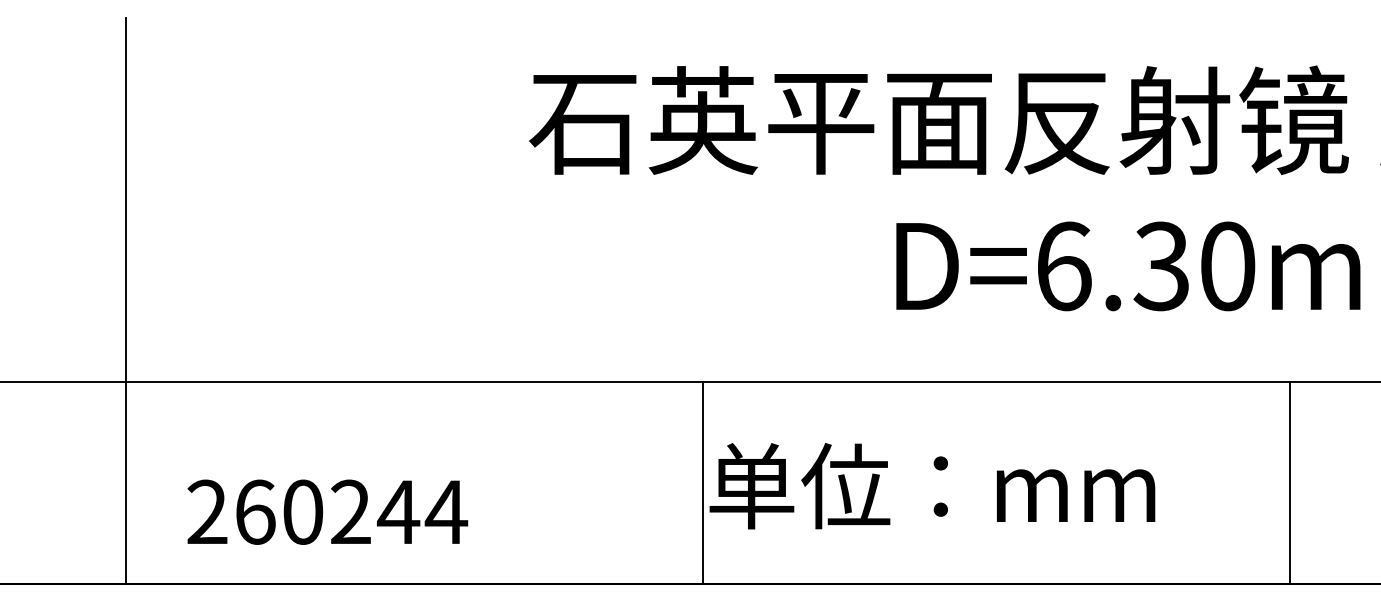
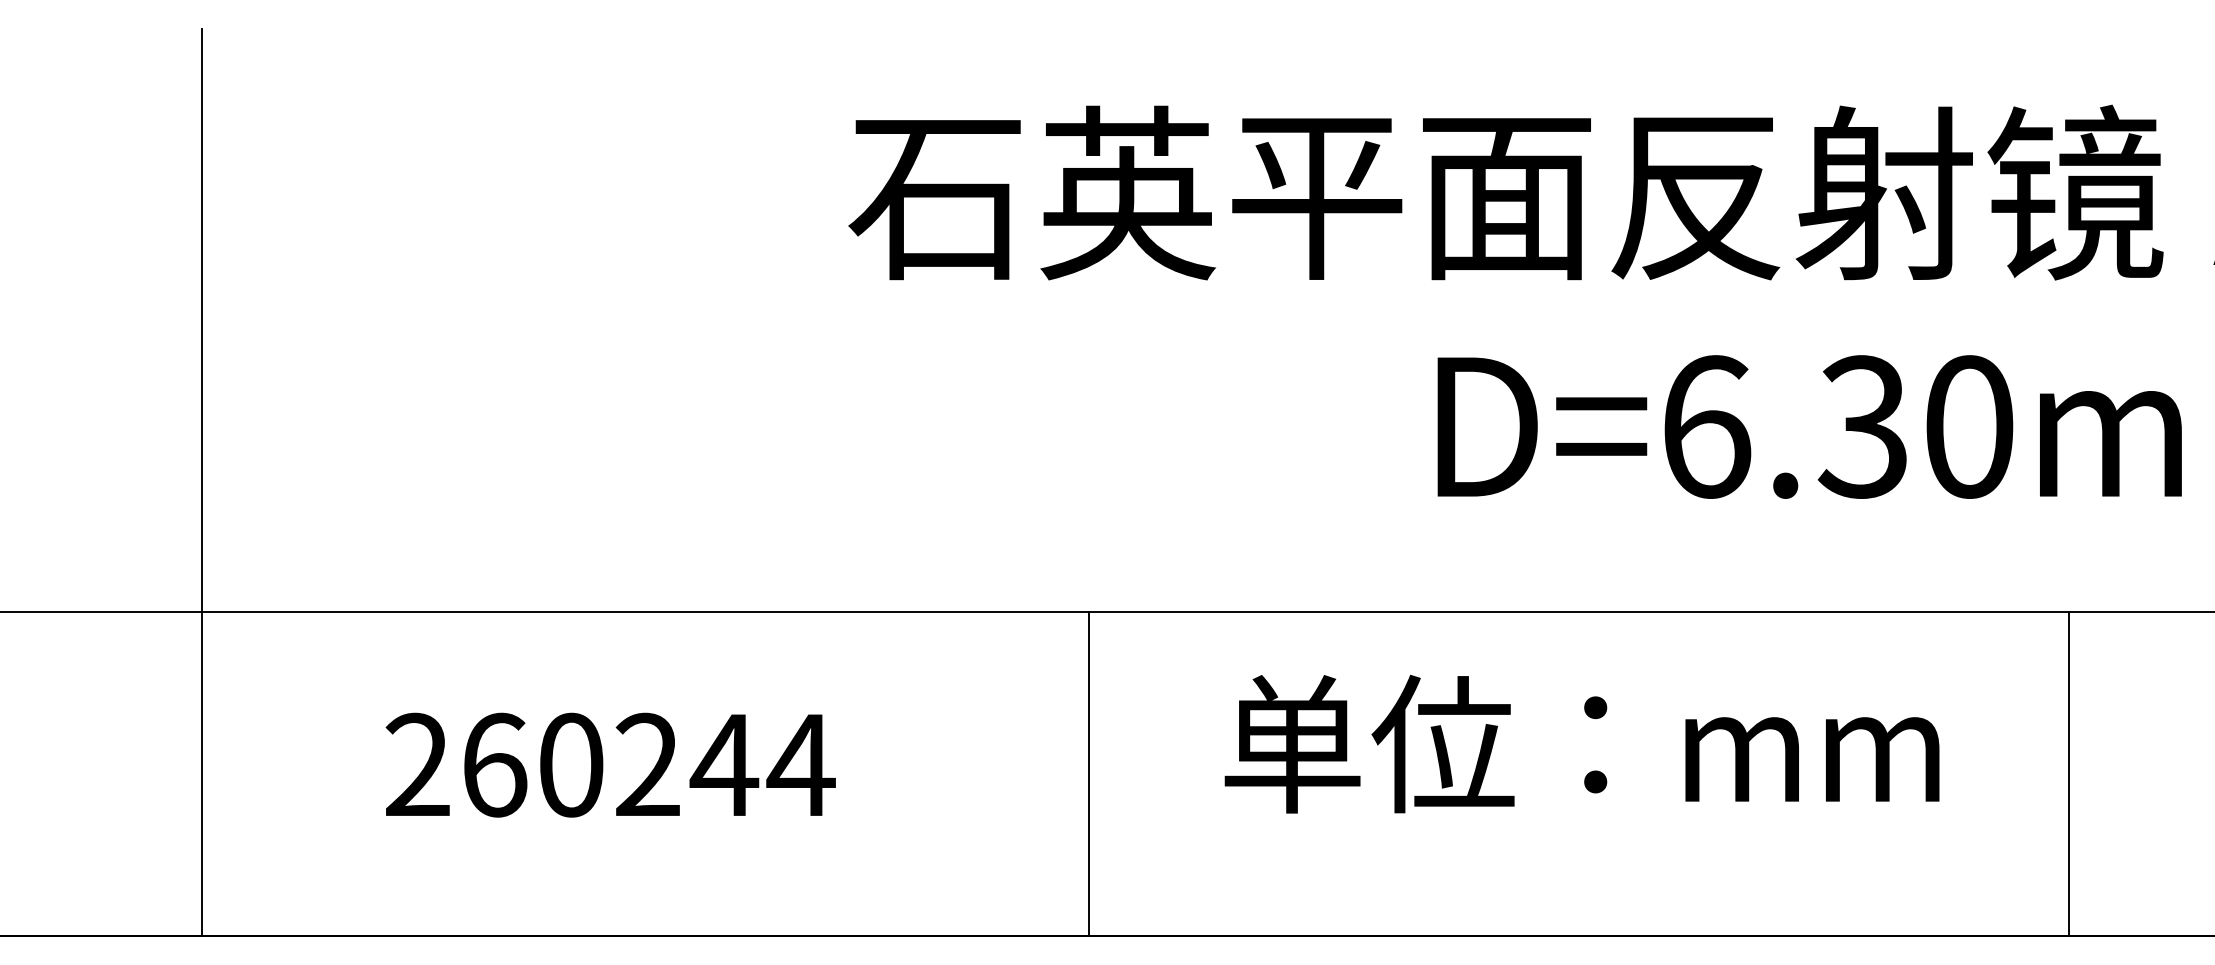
line: (702, 482) -> (1088, 773), moved
text: (932, 486) -> (1582, 744), moved
text: (327, 511) -> (610, 763), moved

